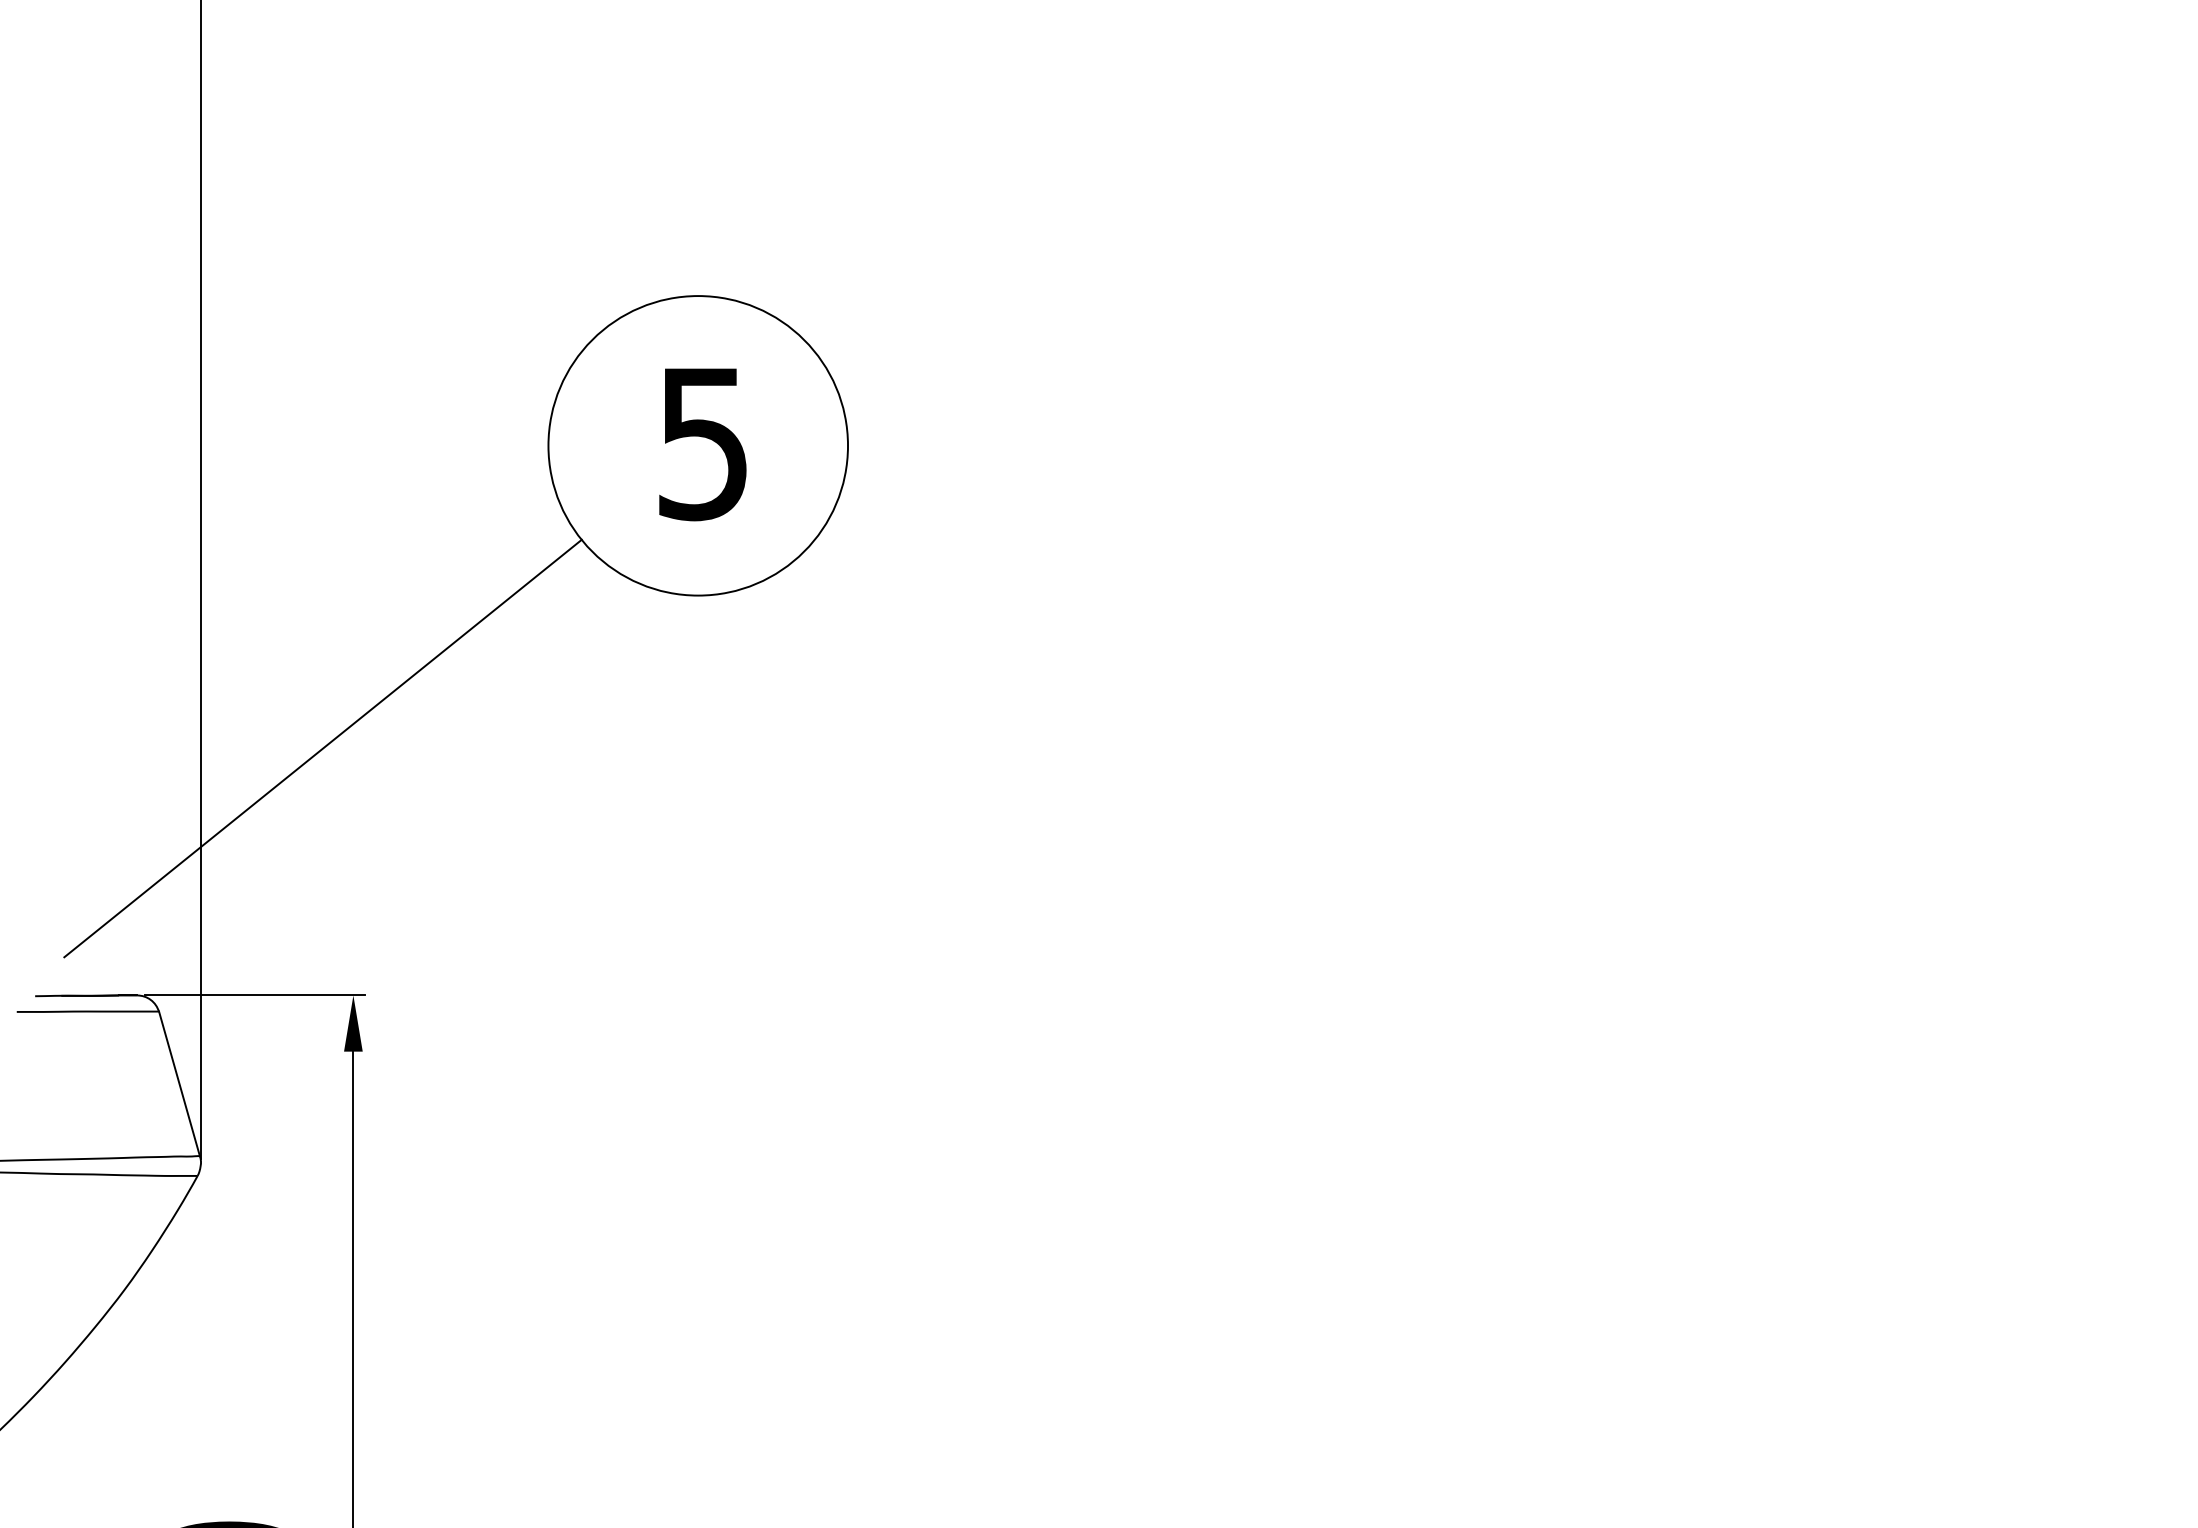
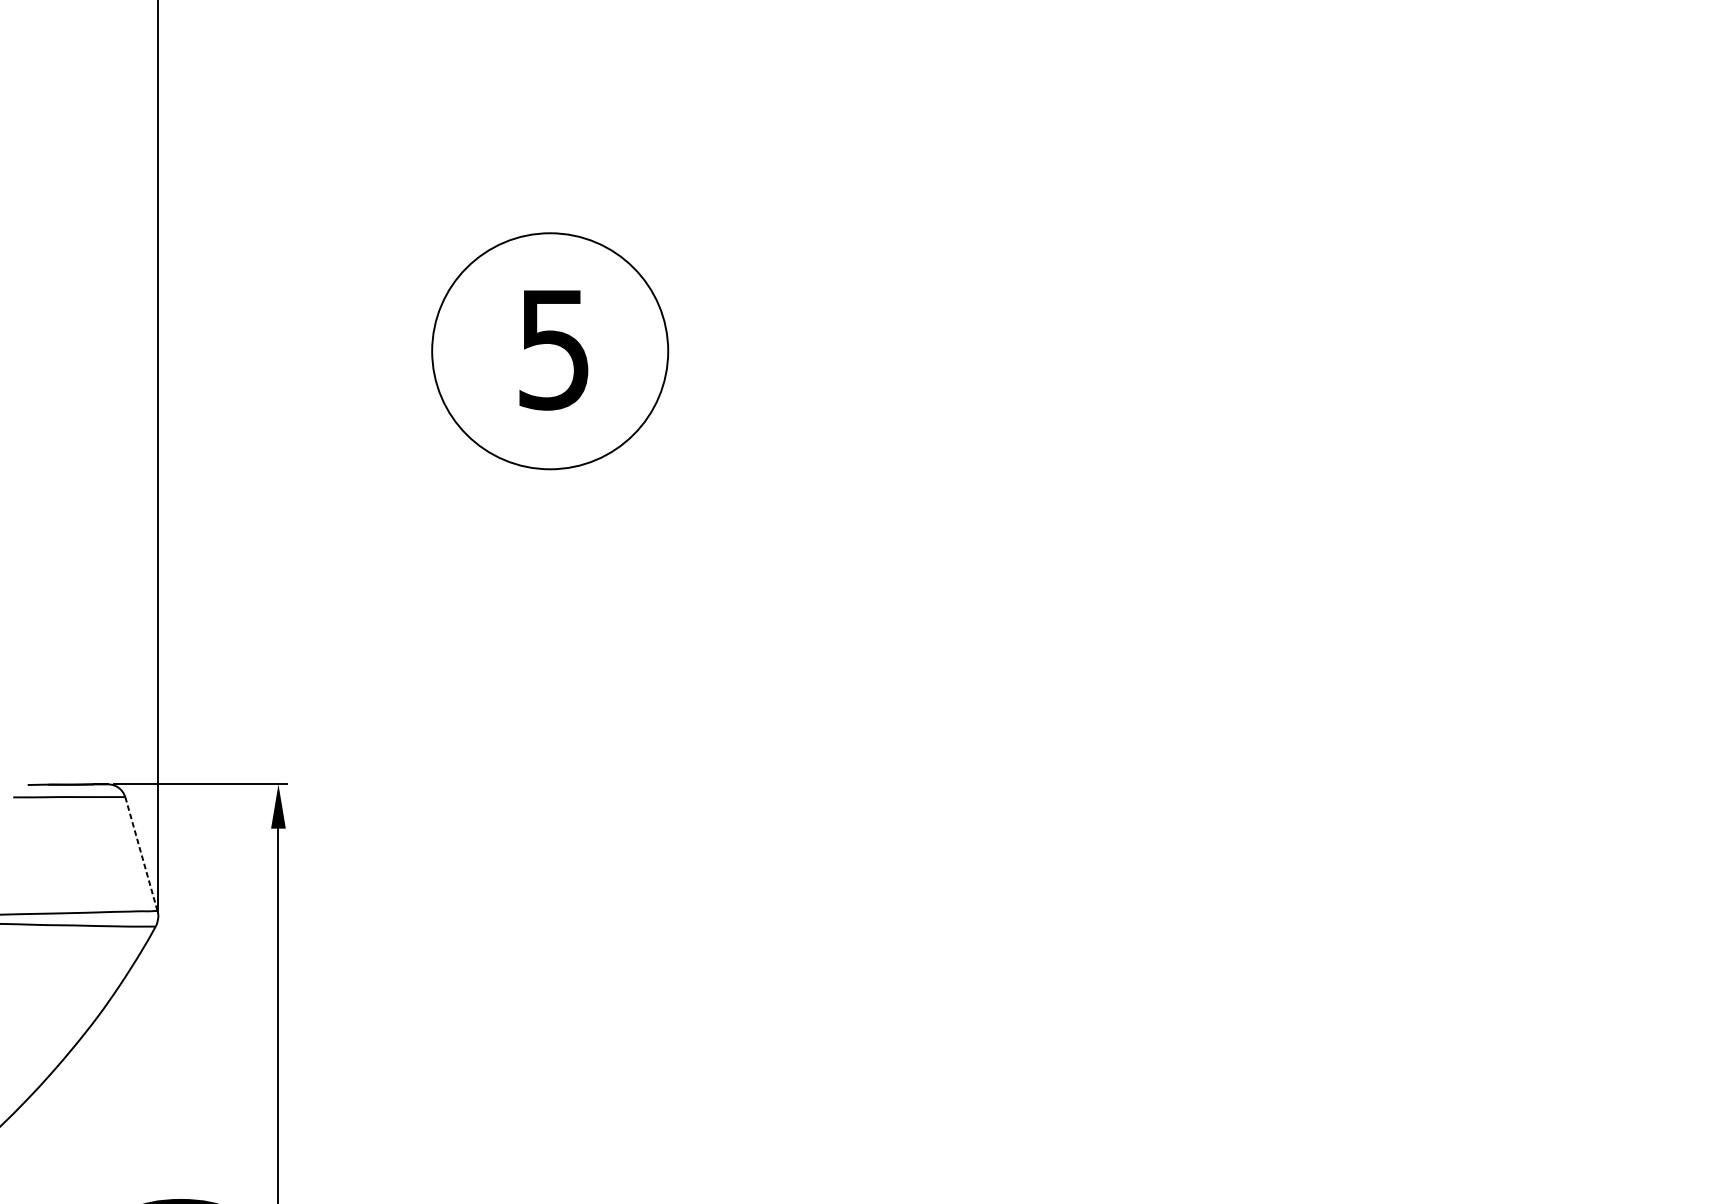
line: (322, 748) -> (254, 589), removed
line: (179, 1084) -> (141, 854), solid -> dashed

